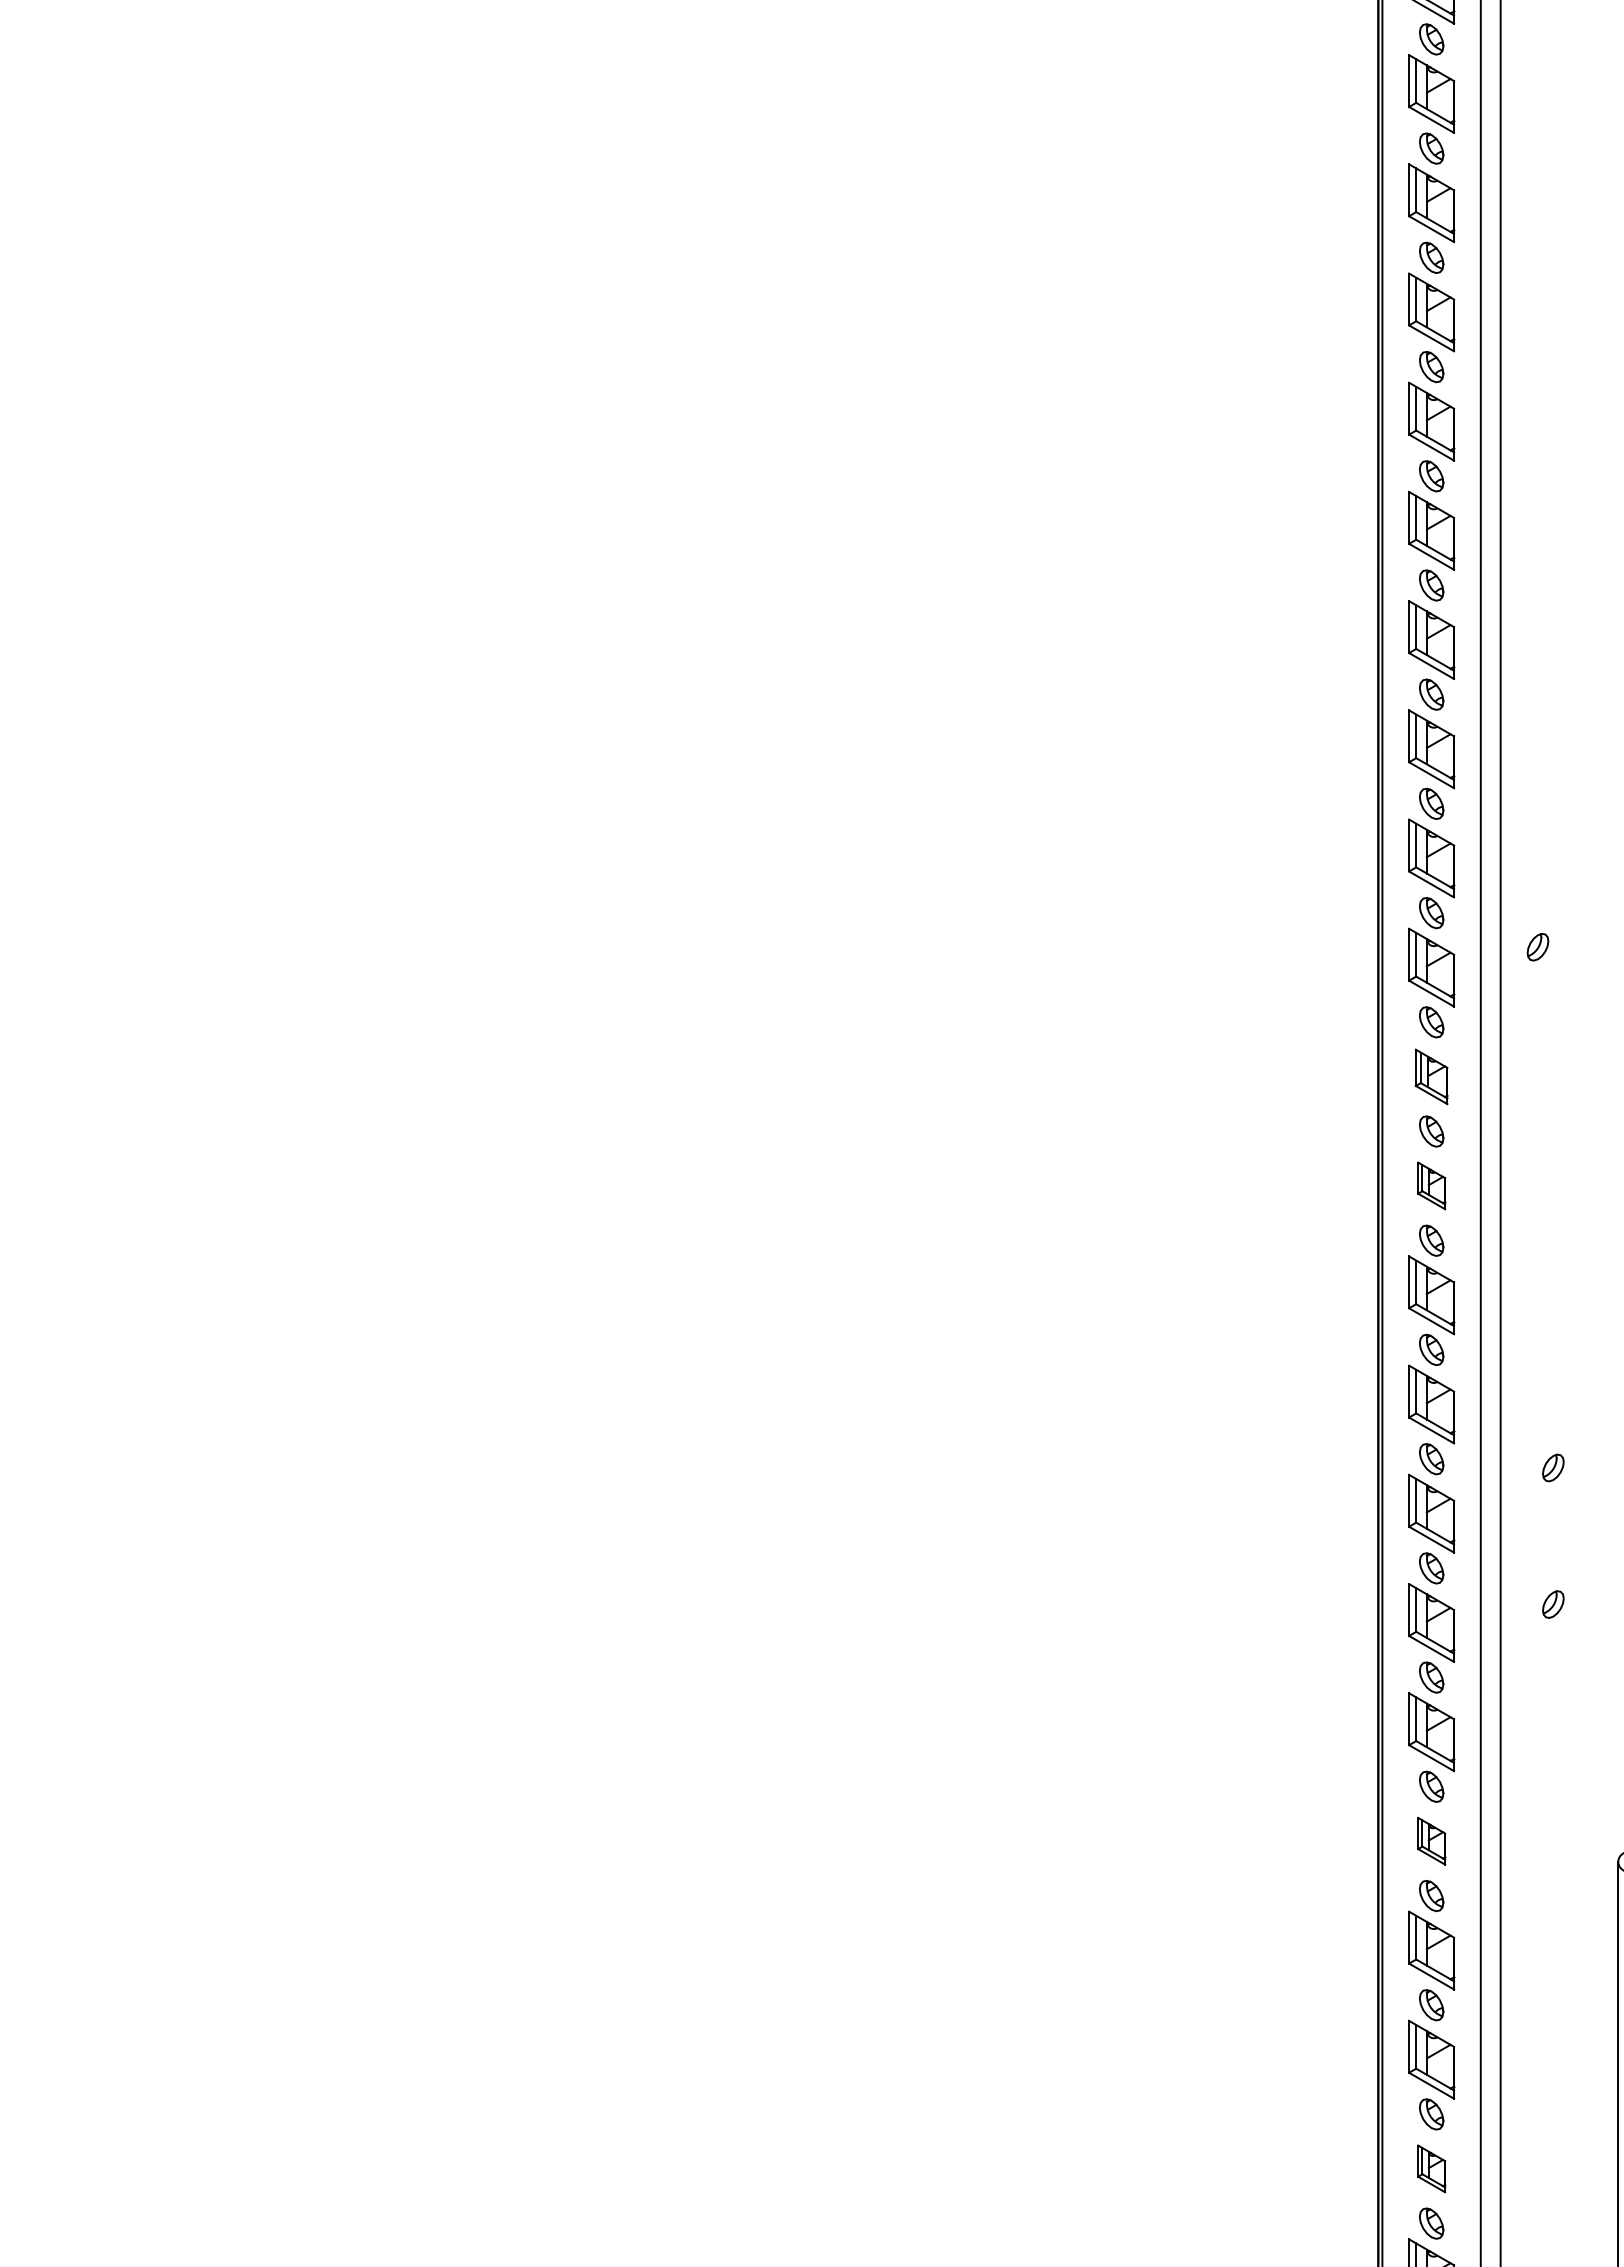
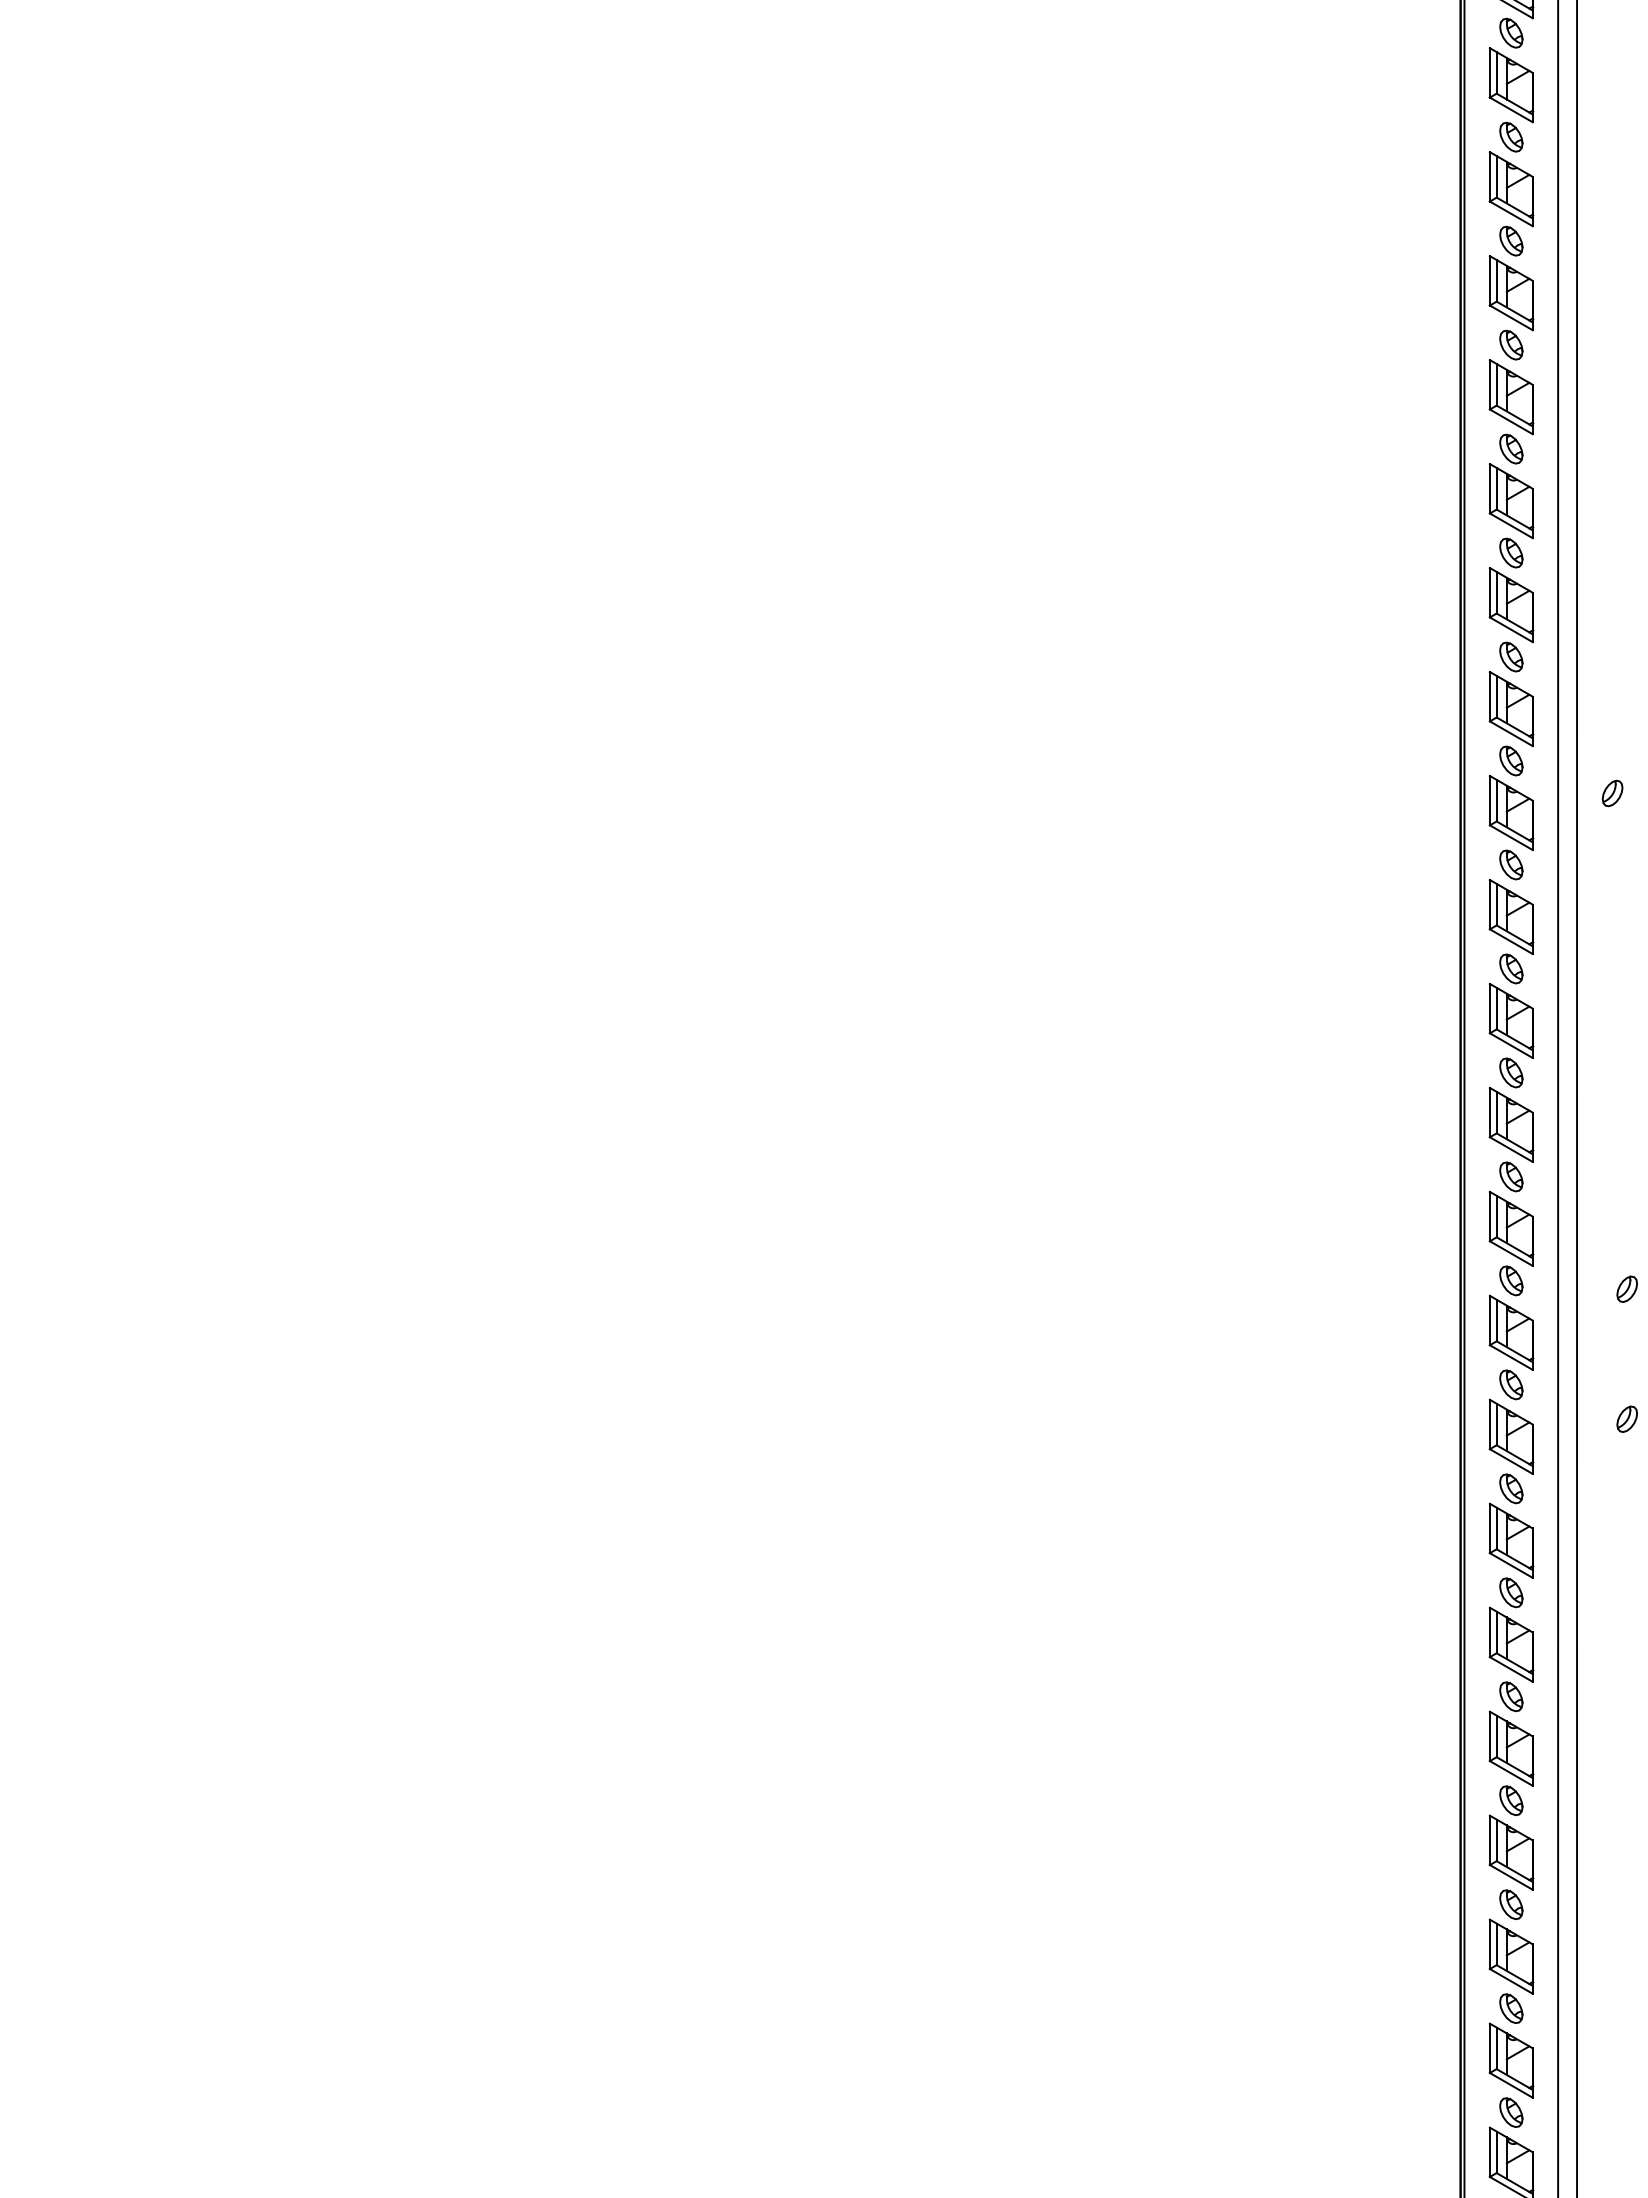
part: (1431, 1076) -> (1511, 916), size x1.43
part: (1431, 1185) -> (1511, 1020), size x1.67
part: (1431, 1841) -> (1511, 1644), size x1.67
part: (1431, 2168) -> (1511, 1956), size x1.67

